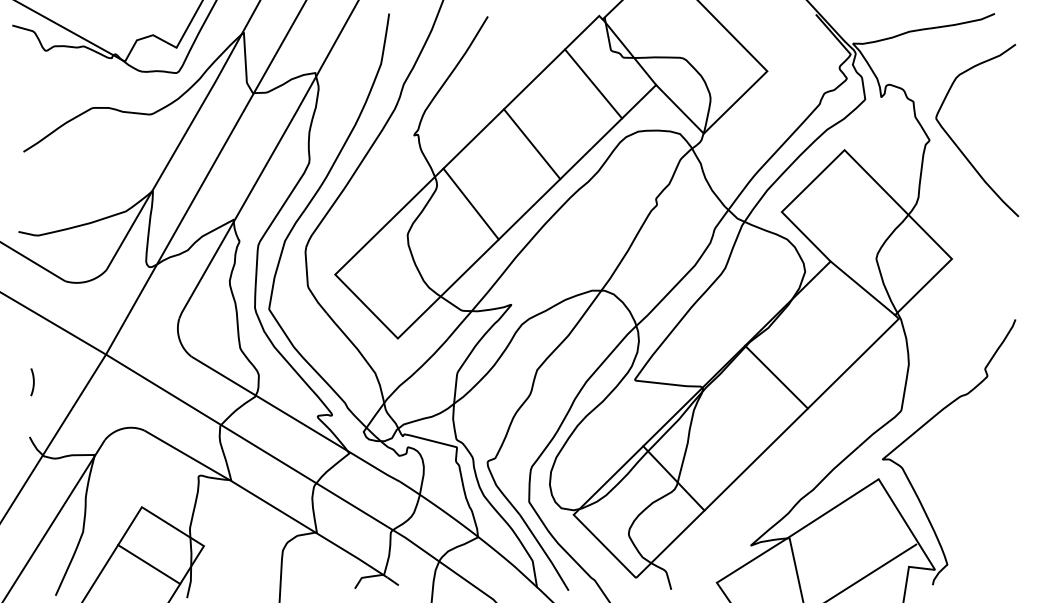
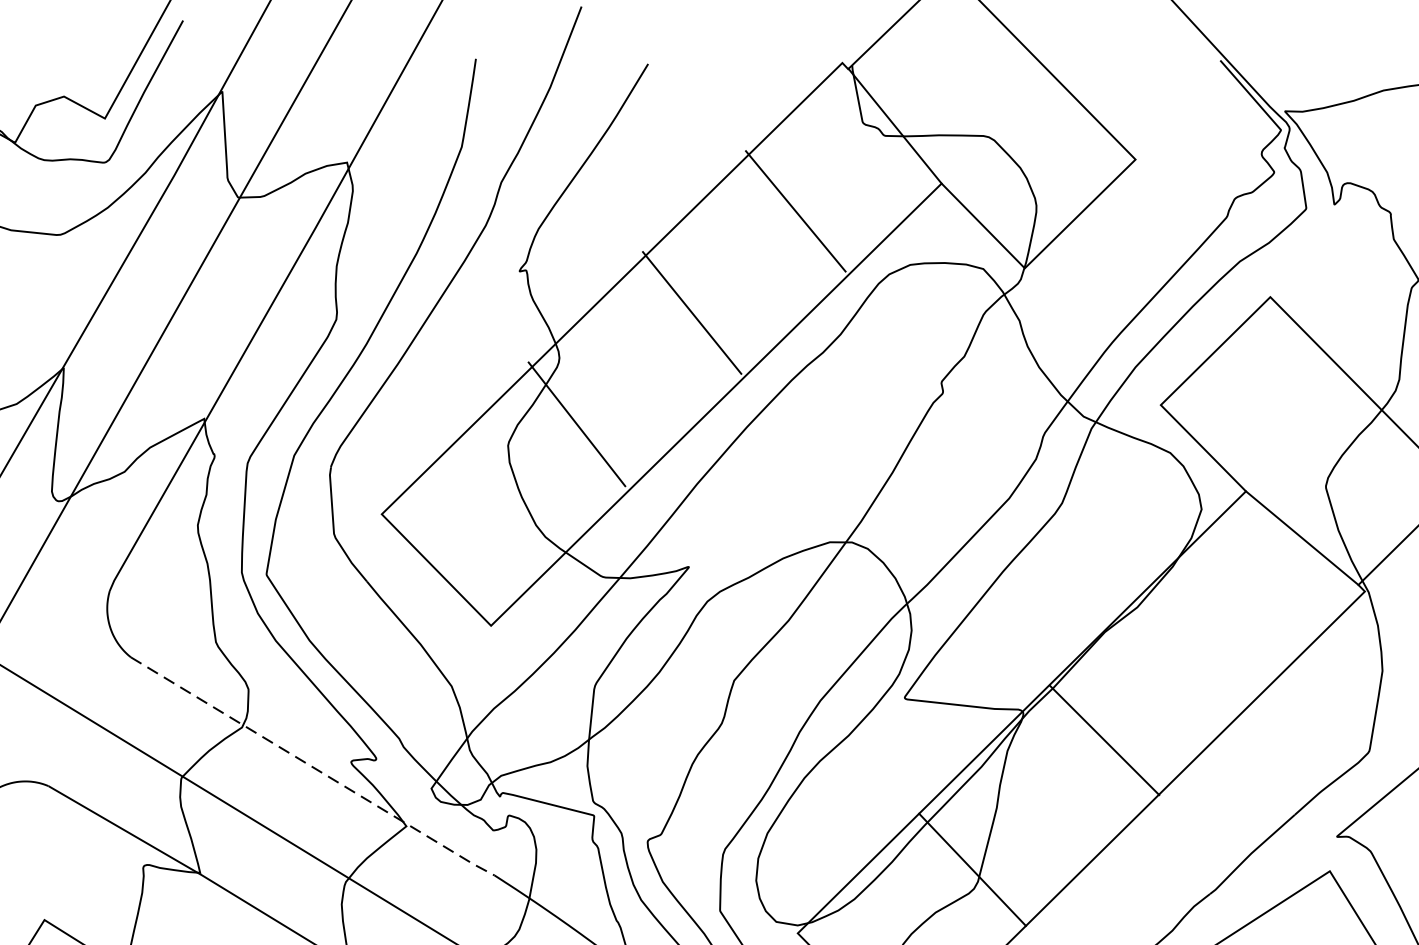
line: (593, 83) -> (795, 210), moved
line: (531, 144) -> (691, 313), moved
line: (470, 203) -> (575, 423), moved
line: (776, 376) -> (1104, 739), moved
line: (296, 419) -> (314, 767), solid -> dashed

